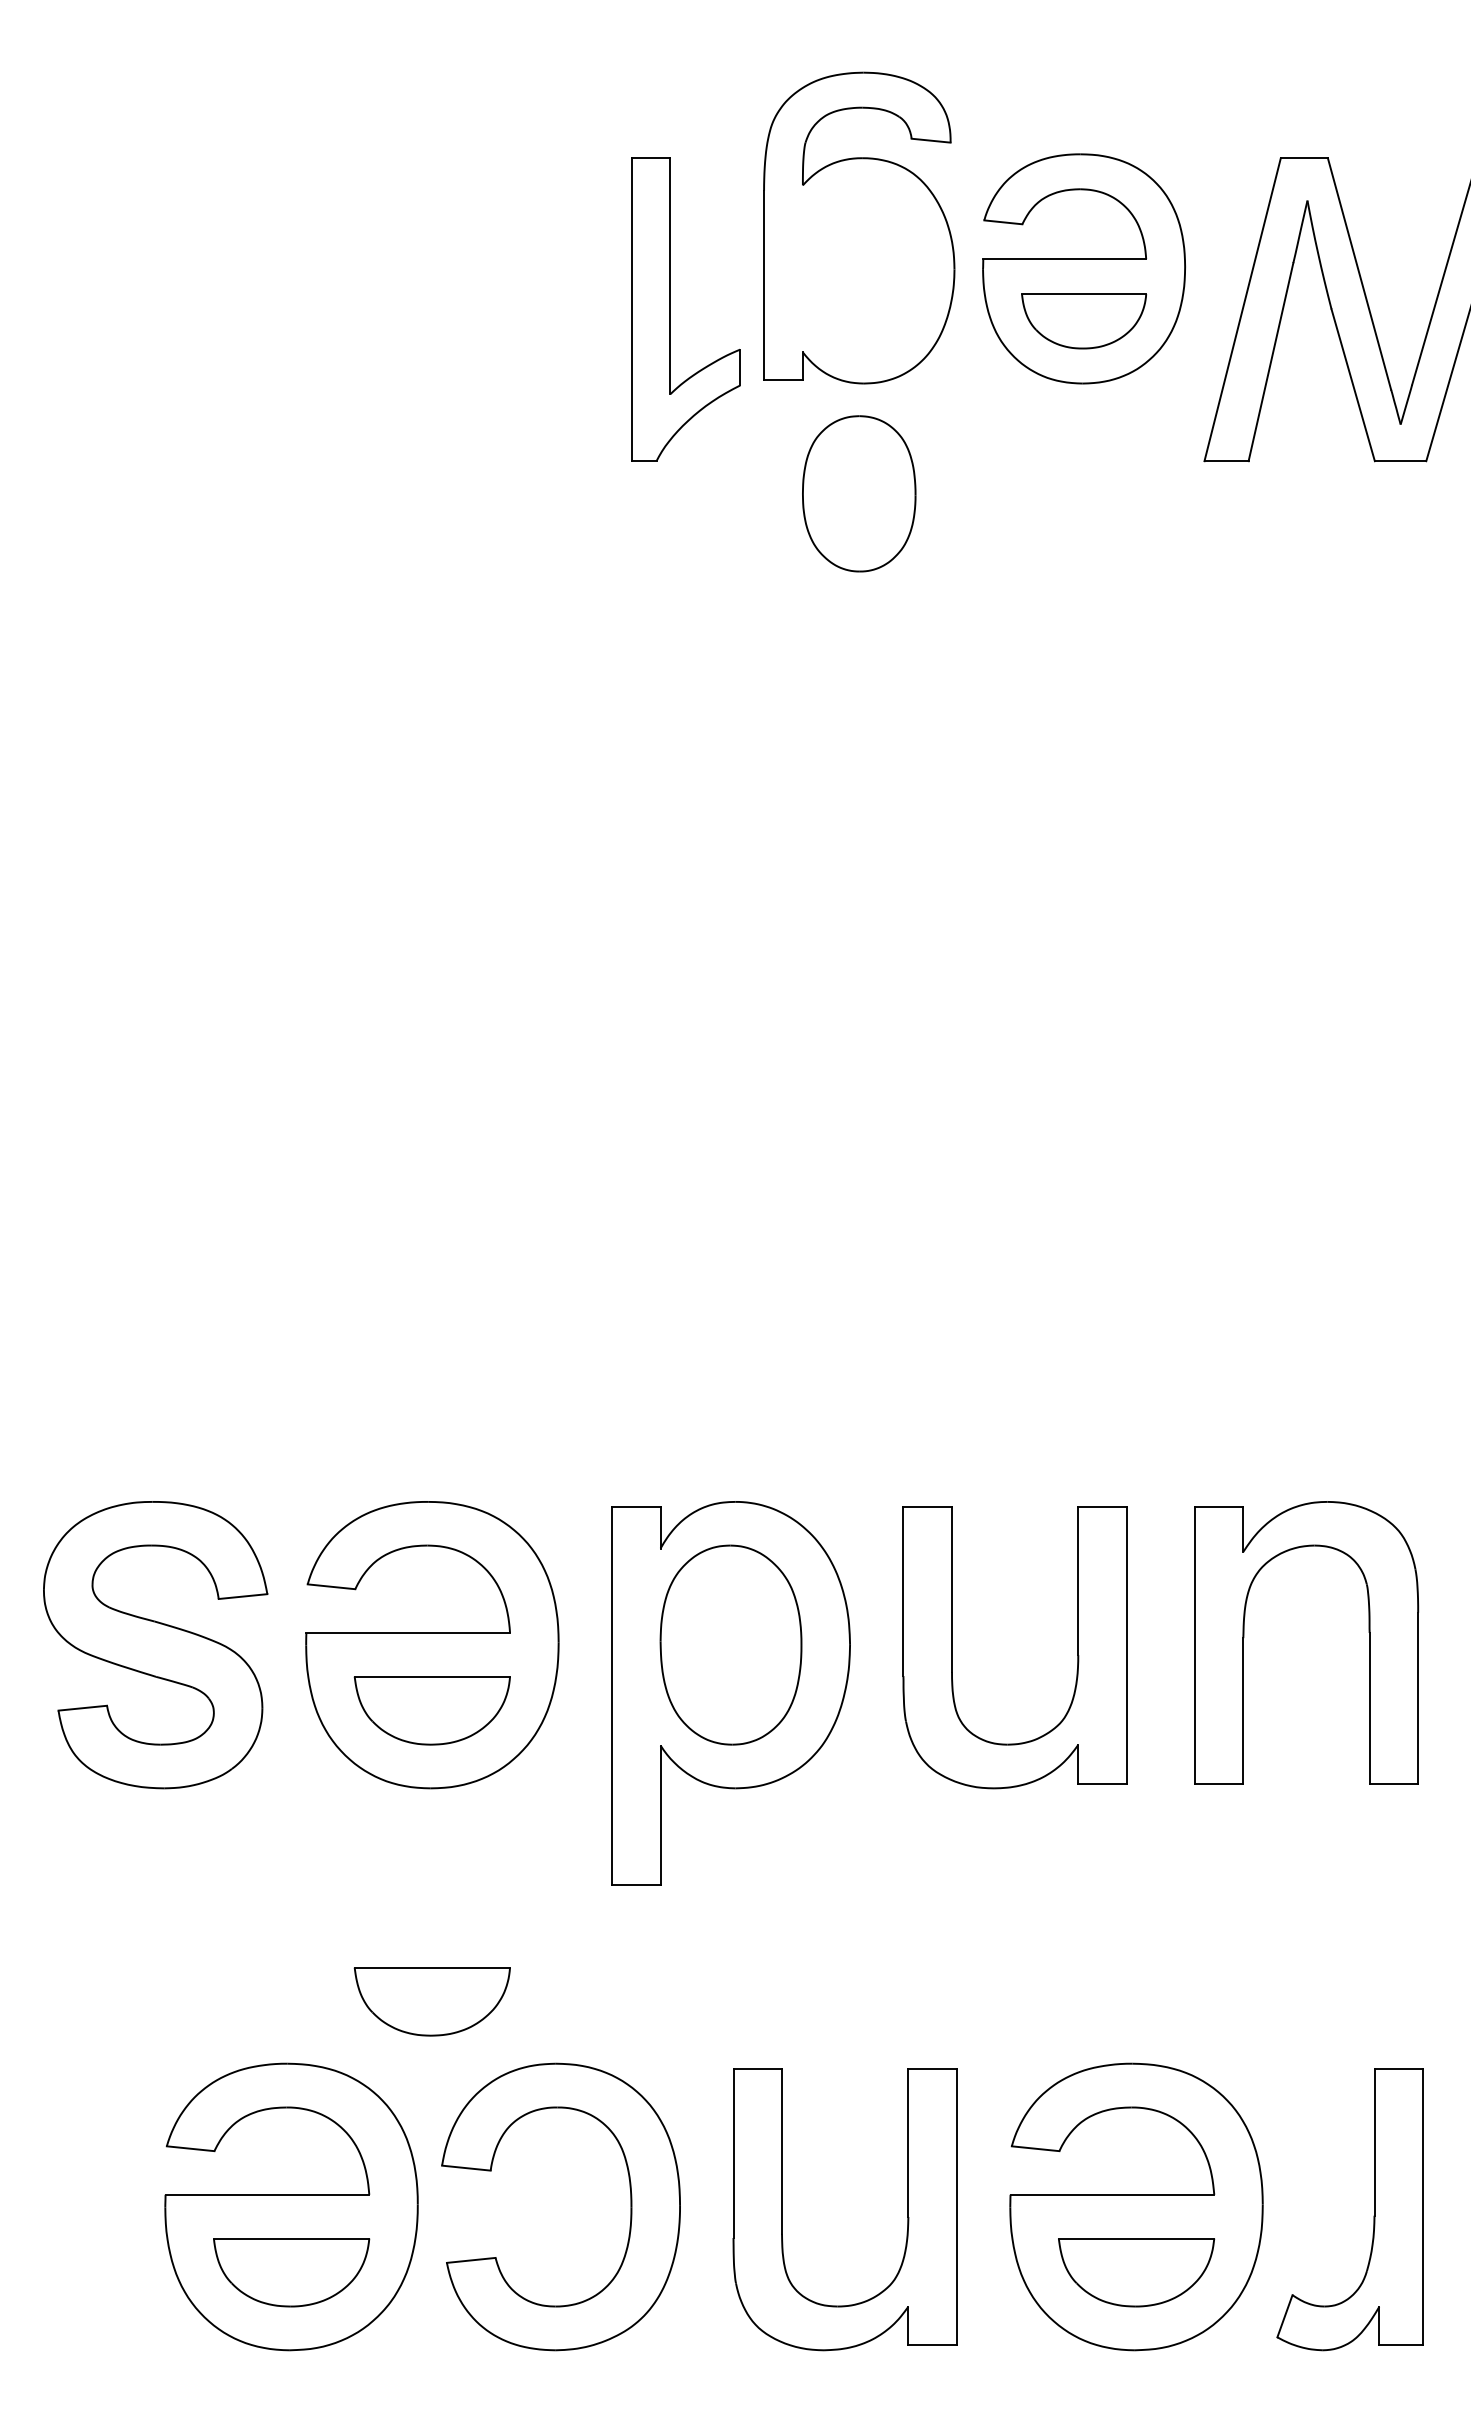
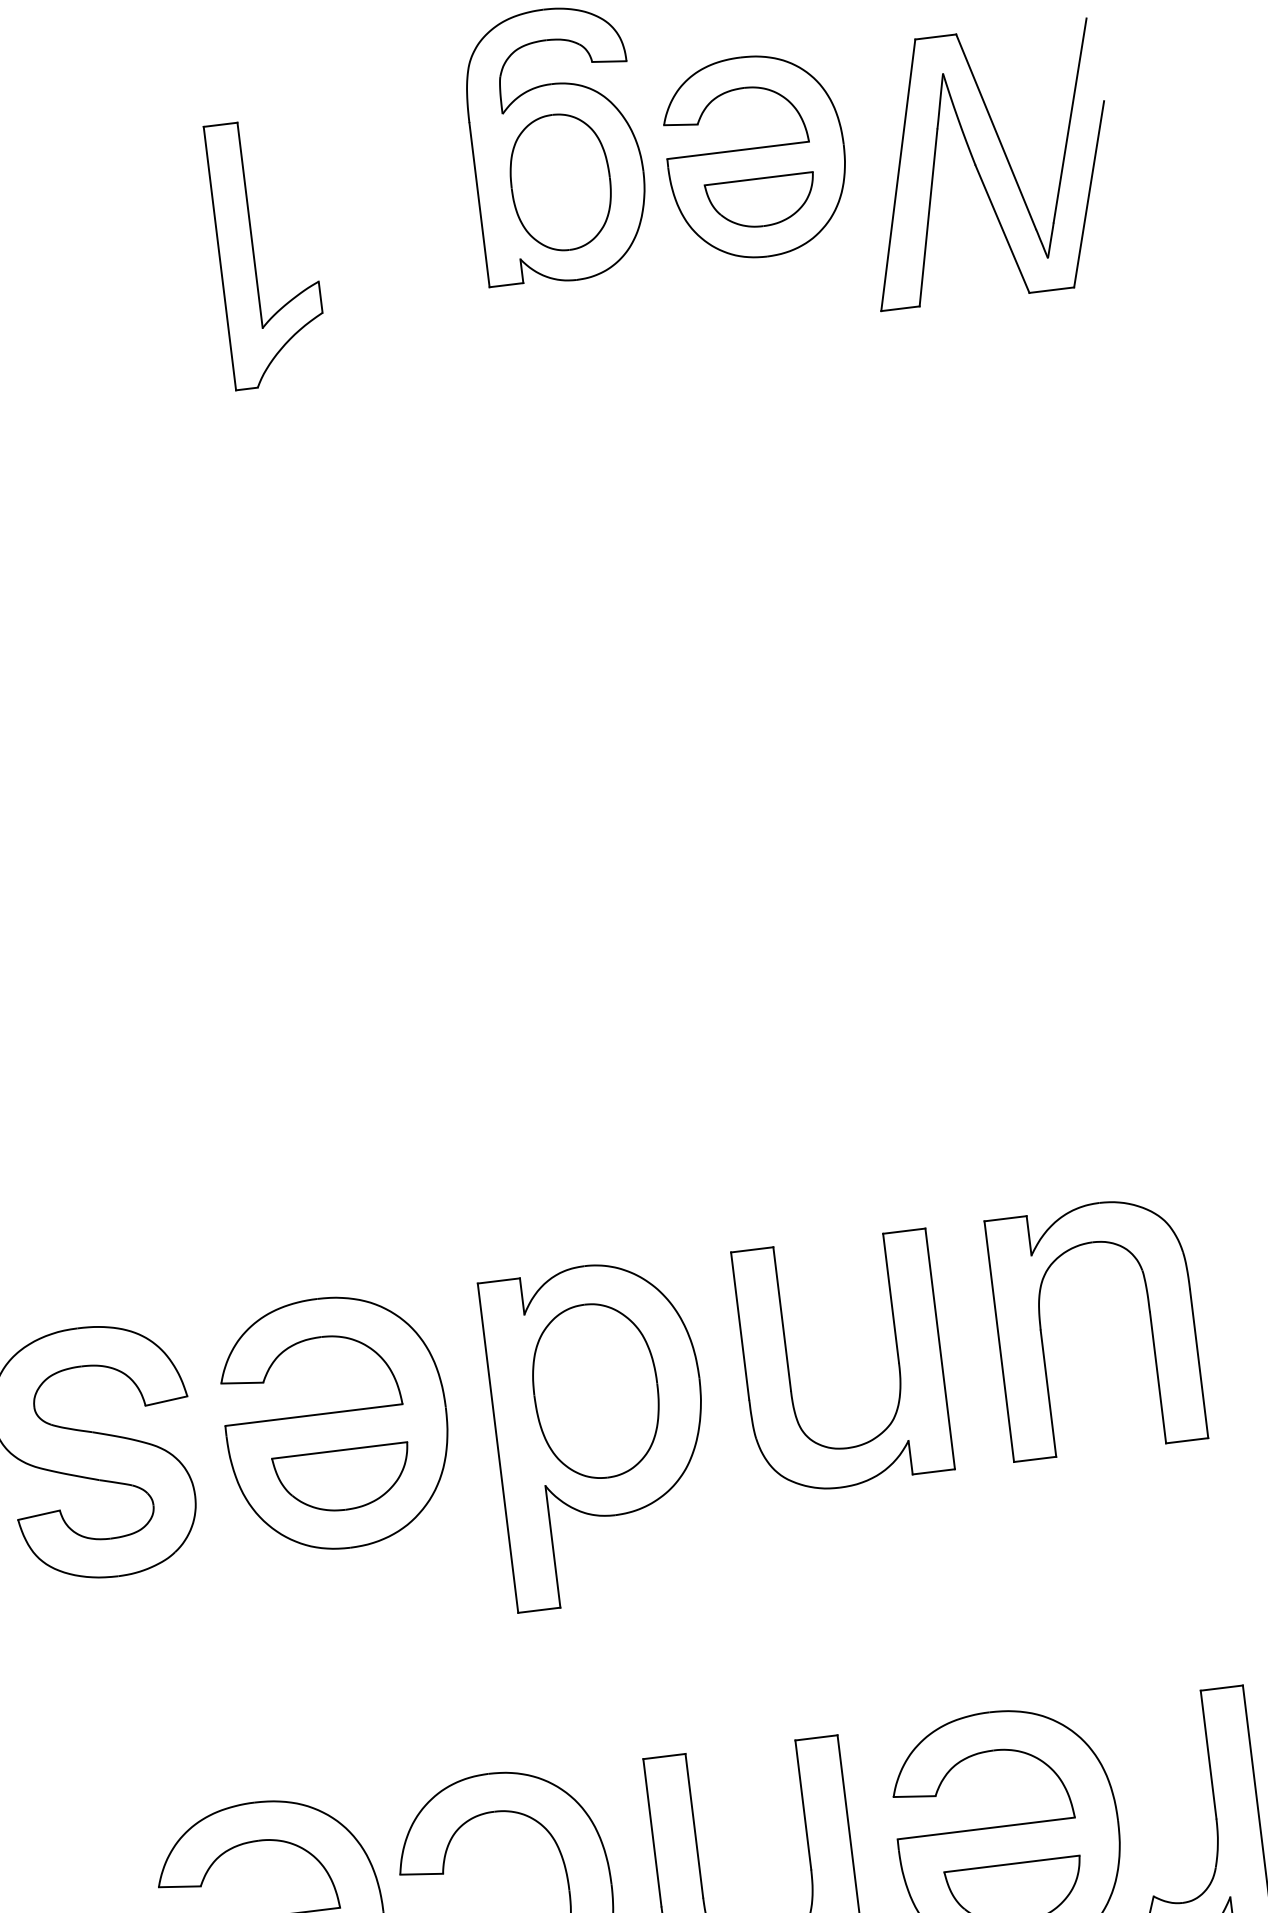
part: (670, 309) -> (253, 254), moved
part: (859, 493) -> (560, 182), moved
part: (431, 2001) -> (373, 1733), removed

